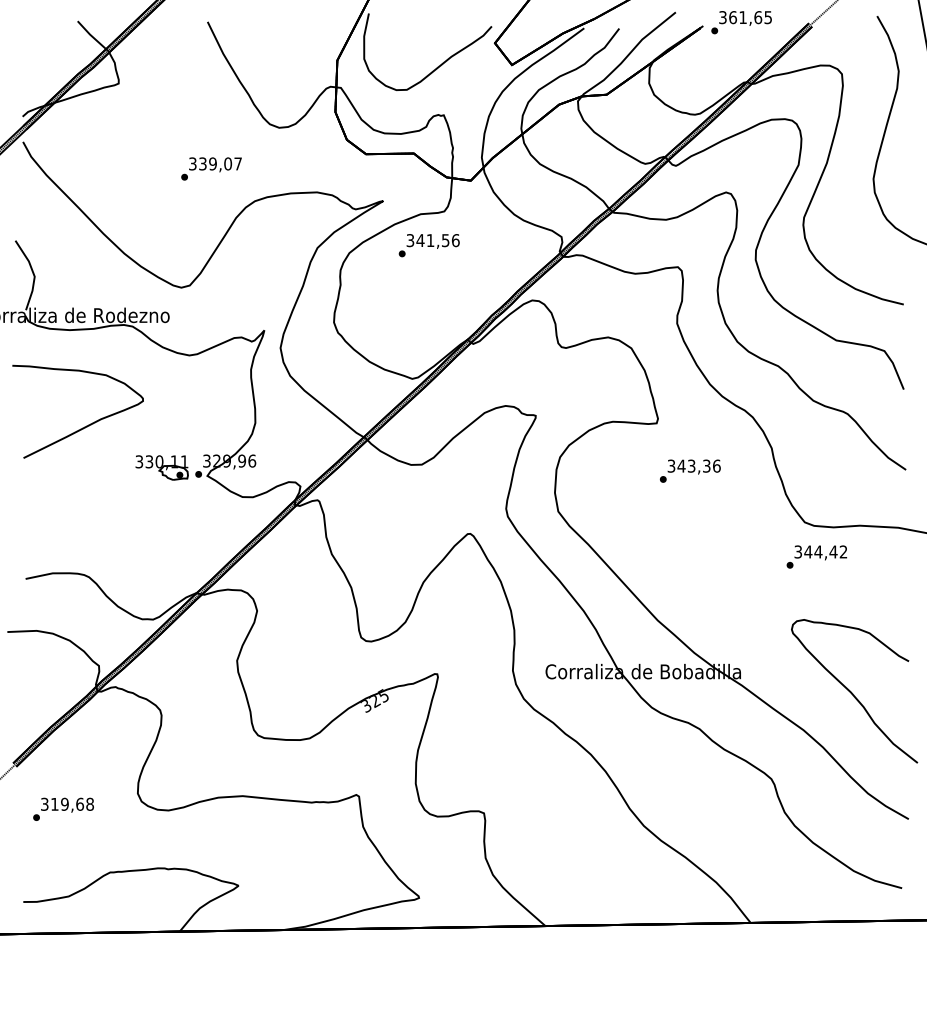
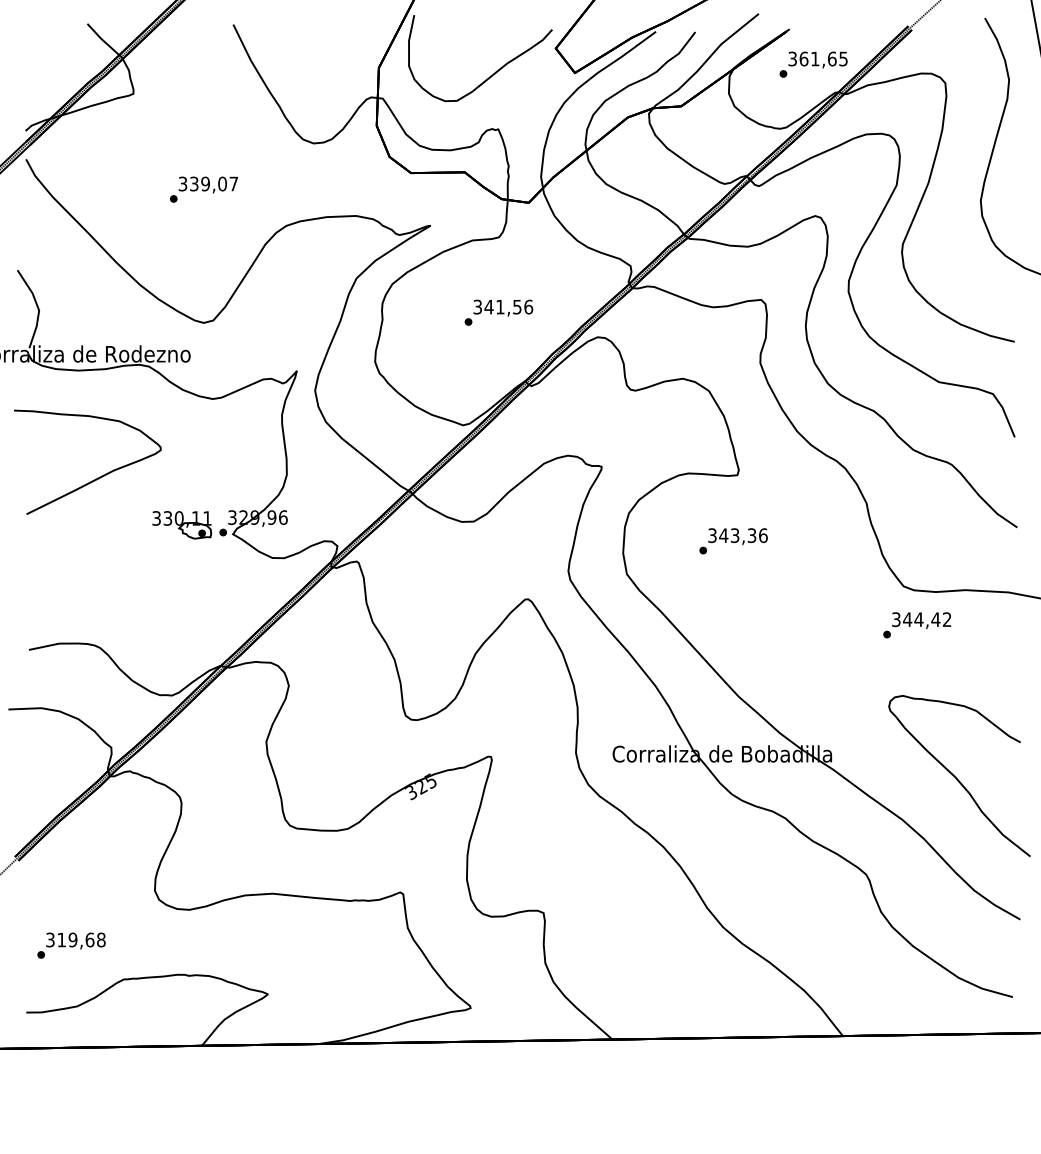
text: (741, 22) -> (813, 64), moved
text: (211, 168) -> (203, 189), moved
text: (428, 245) -> (498, 312), moved
text: (689, 470) -> (732, 540), moved
text: (63, 808) -> (71, 944), moved

